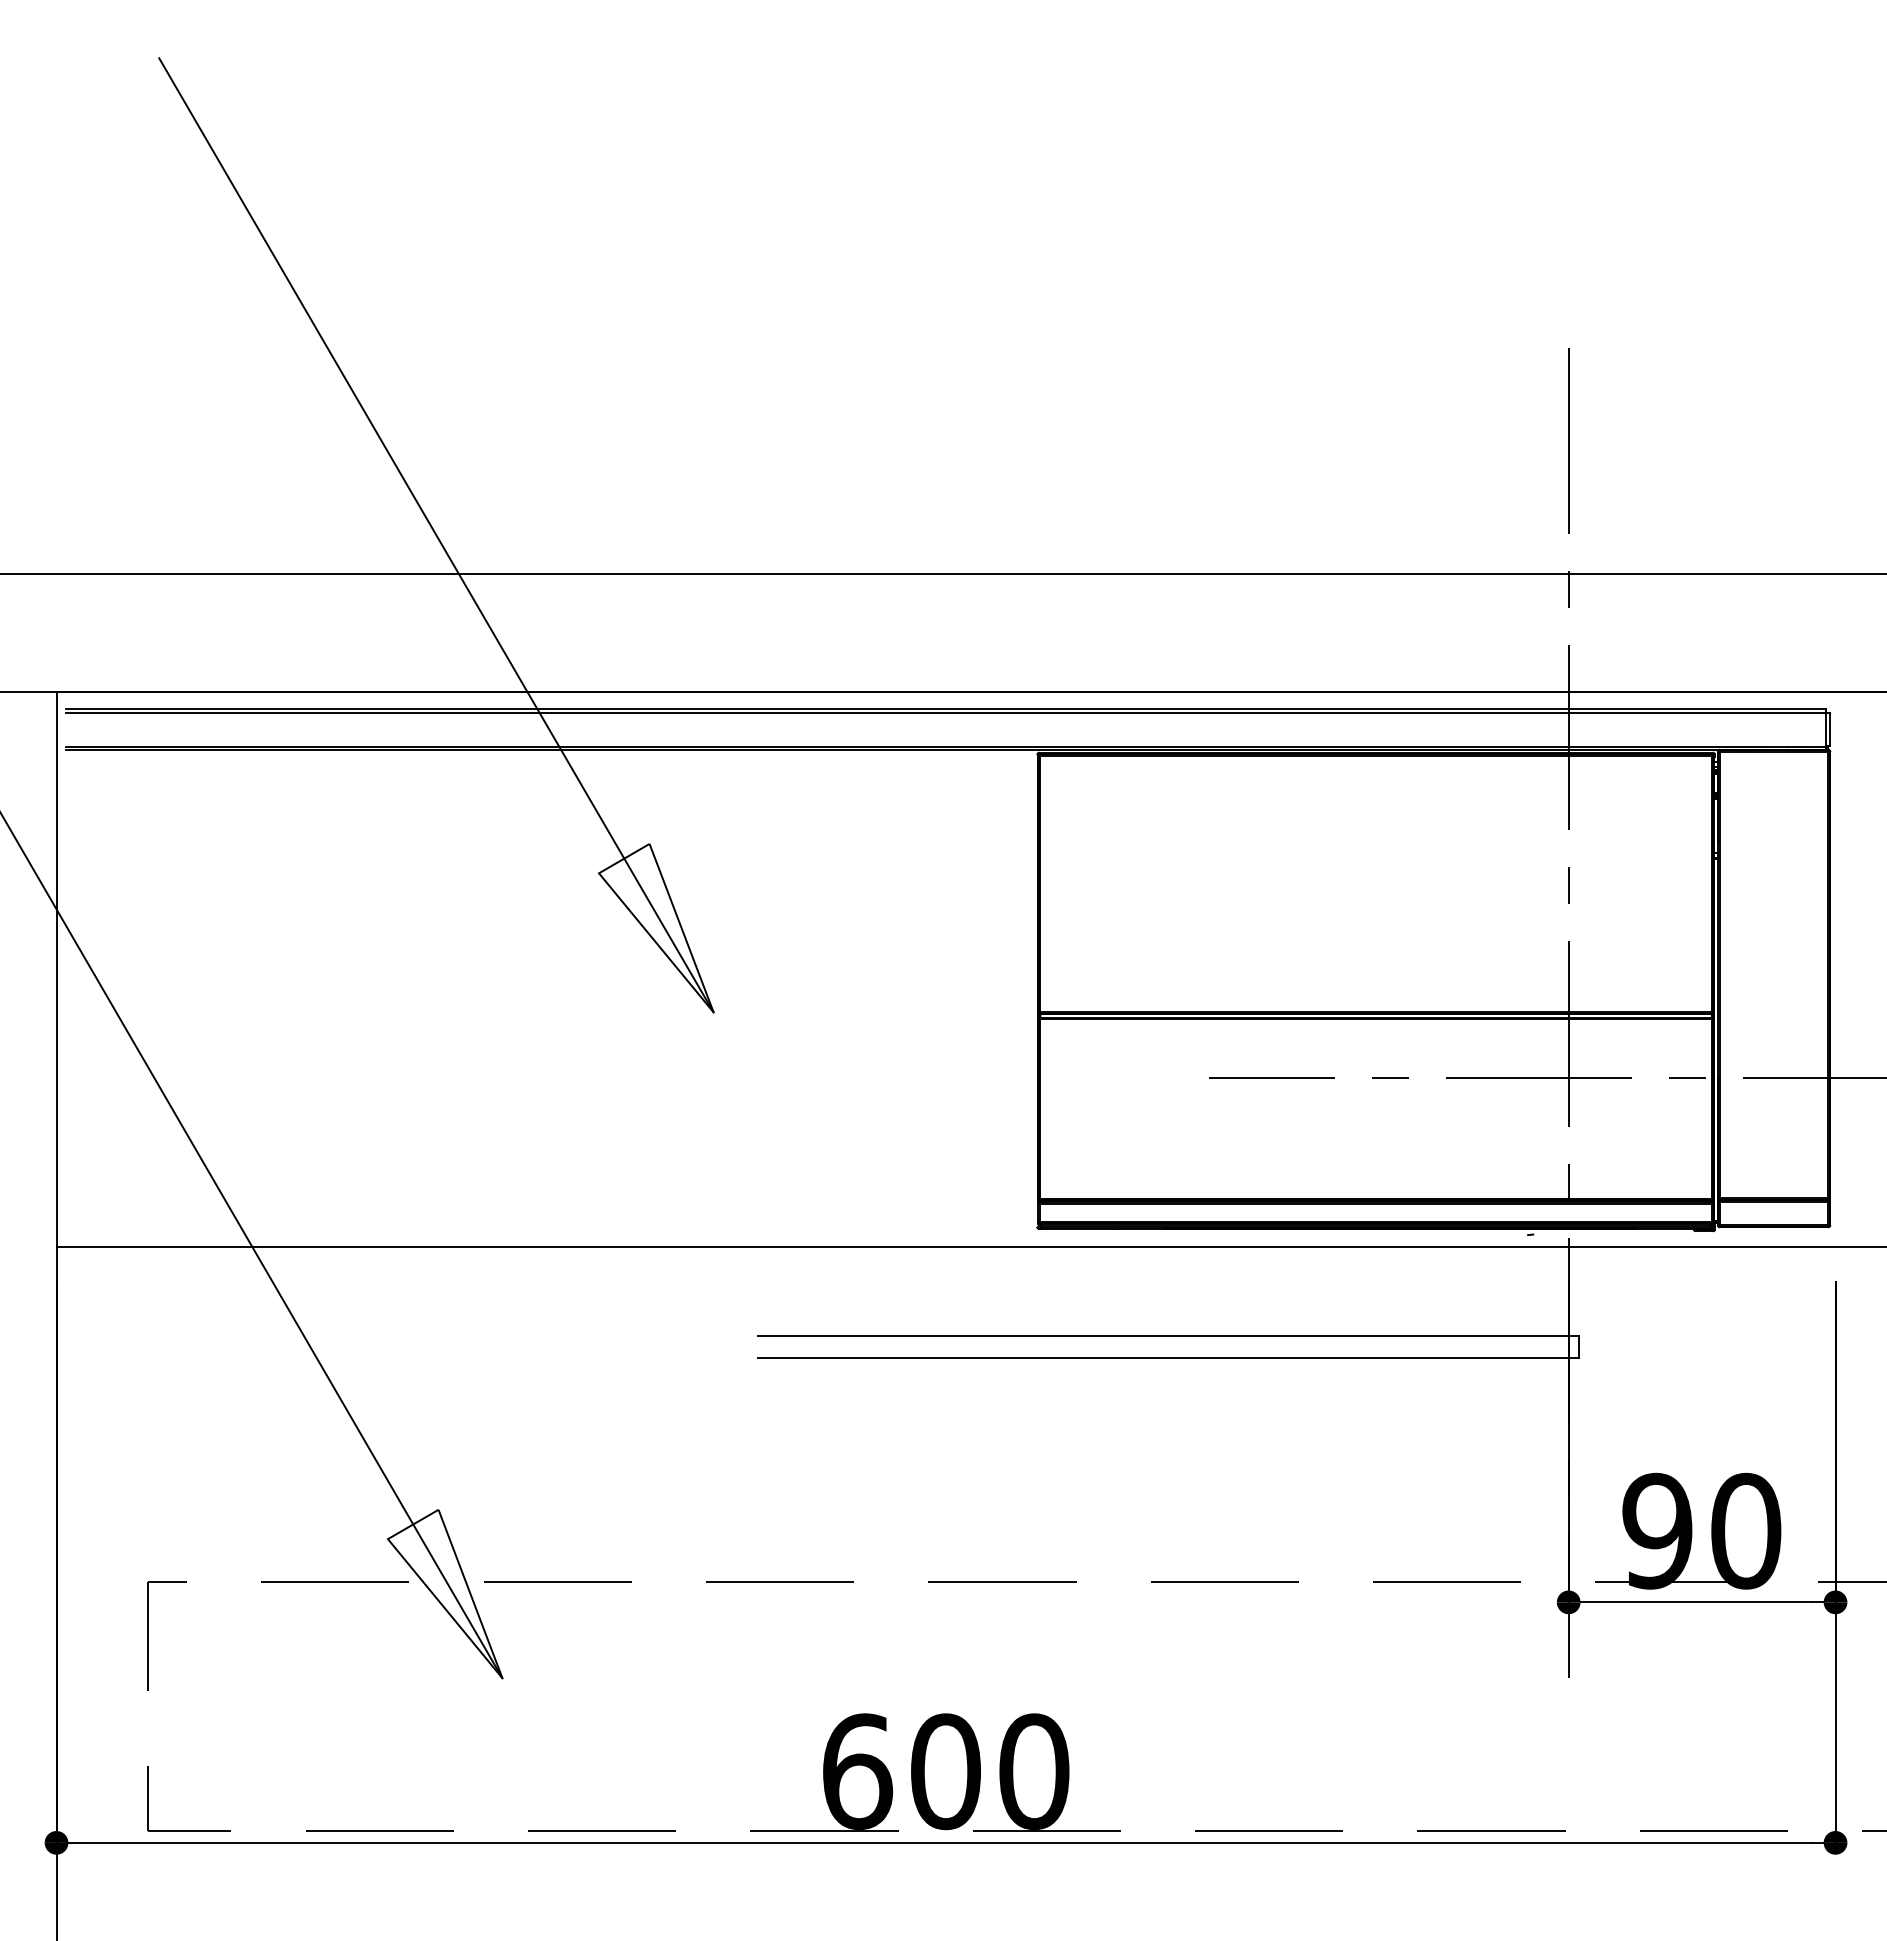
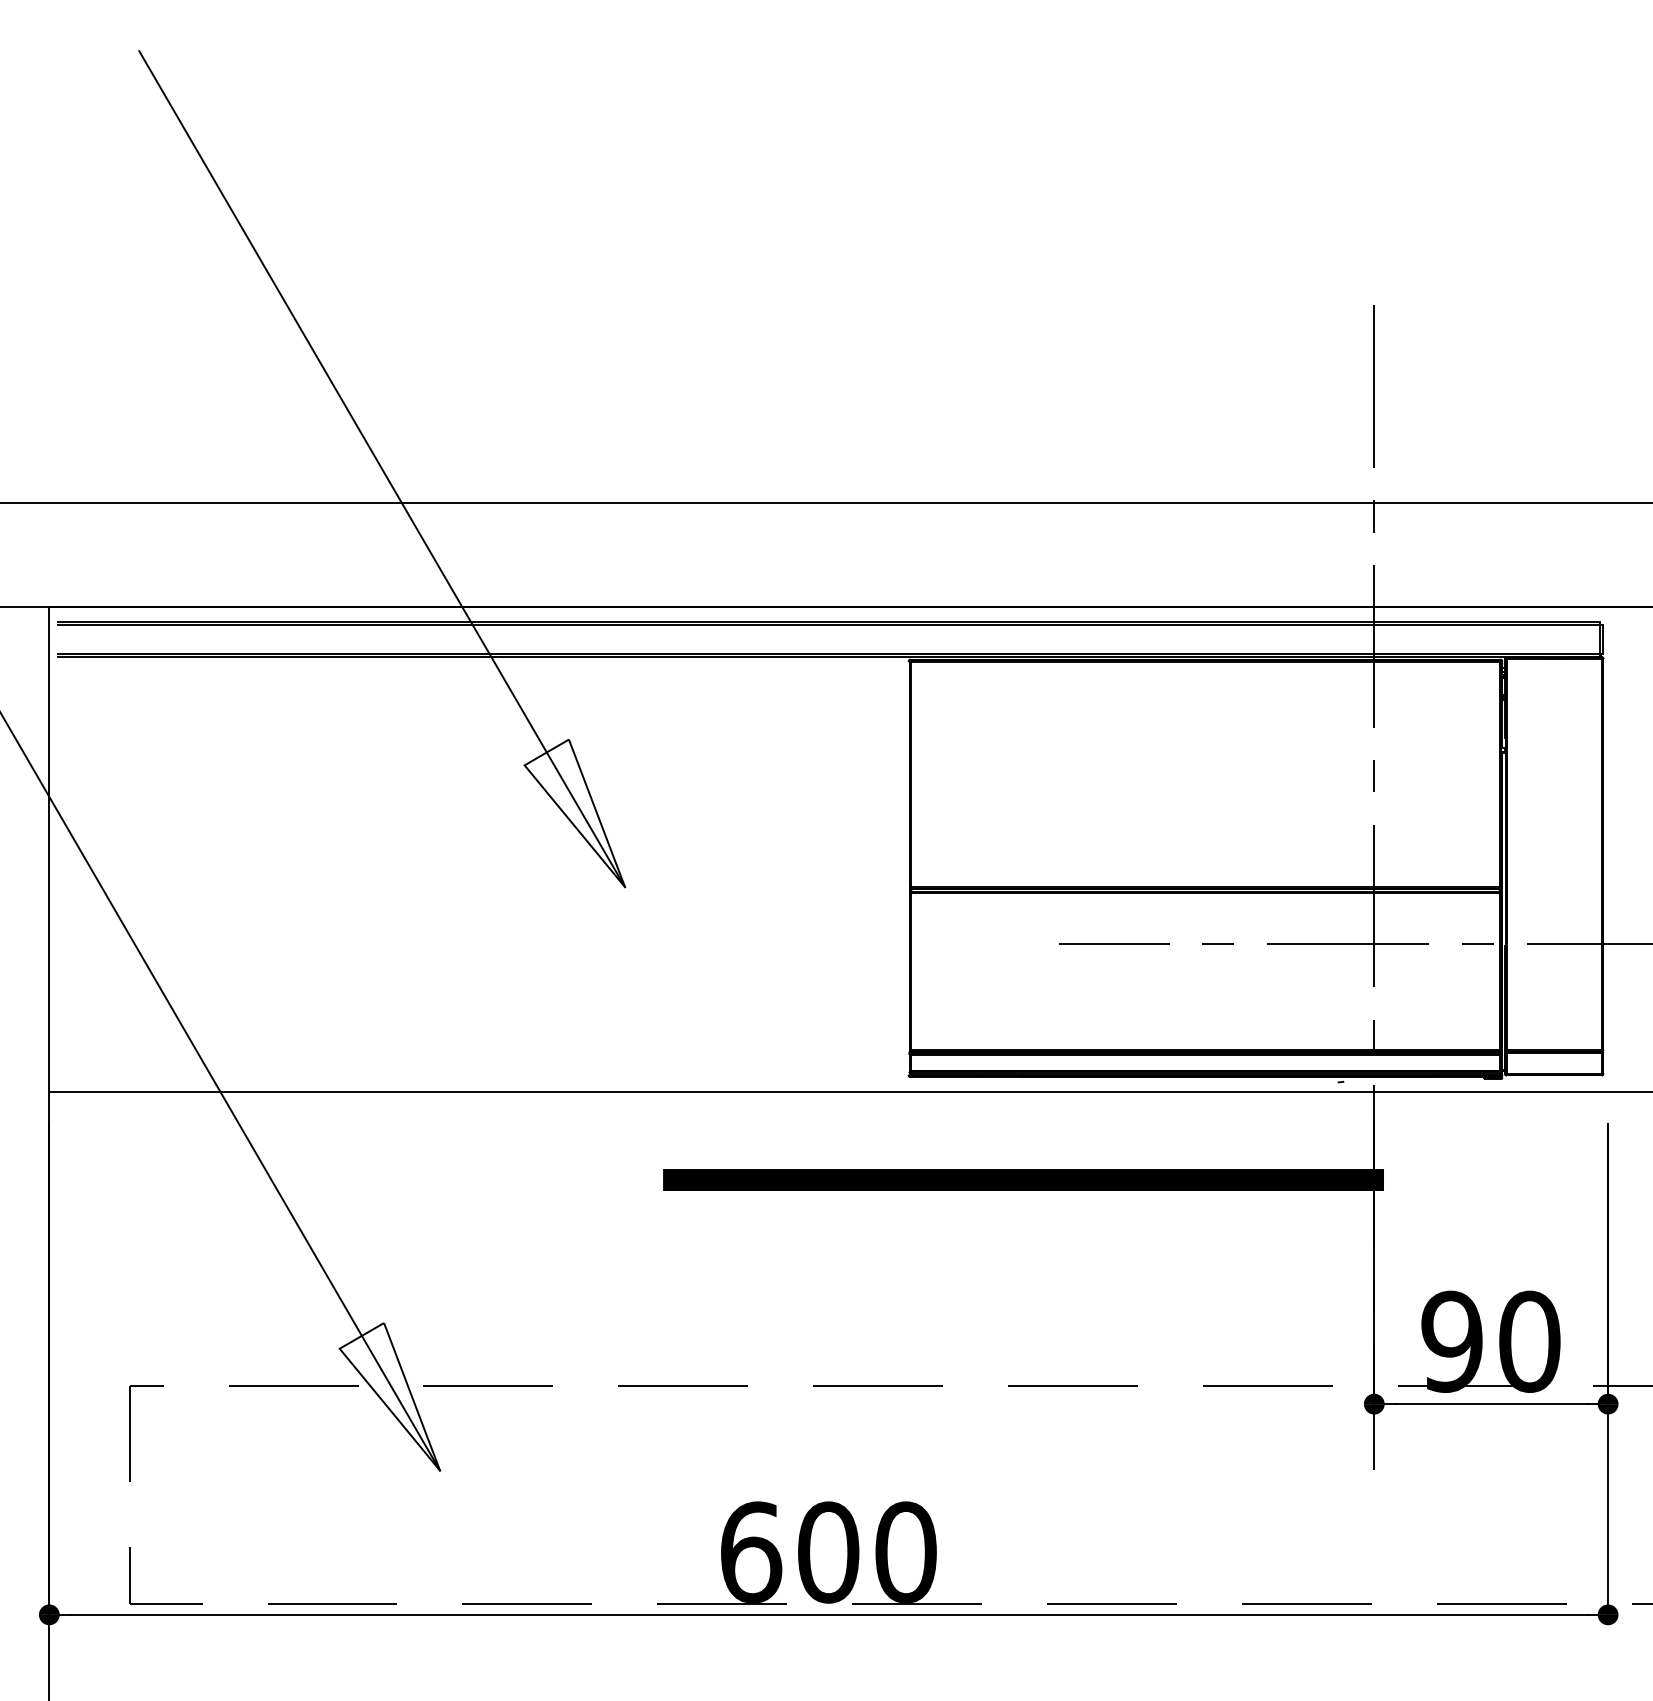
hatch: (1168, 1346) -> (1023, 1179), added

